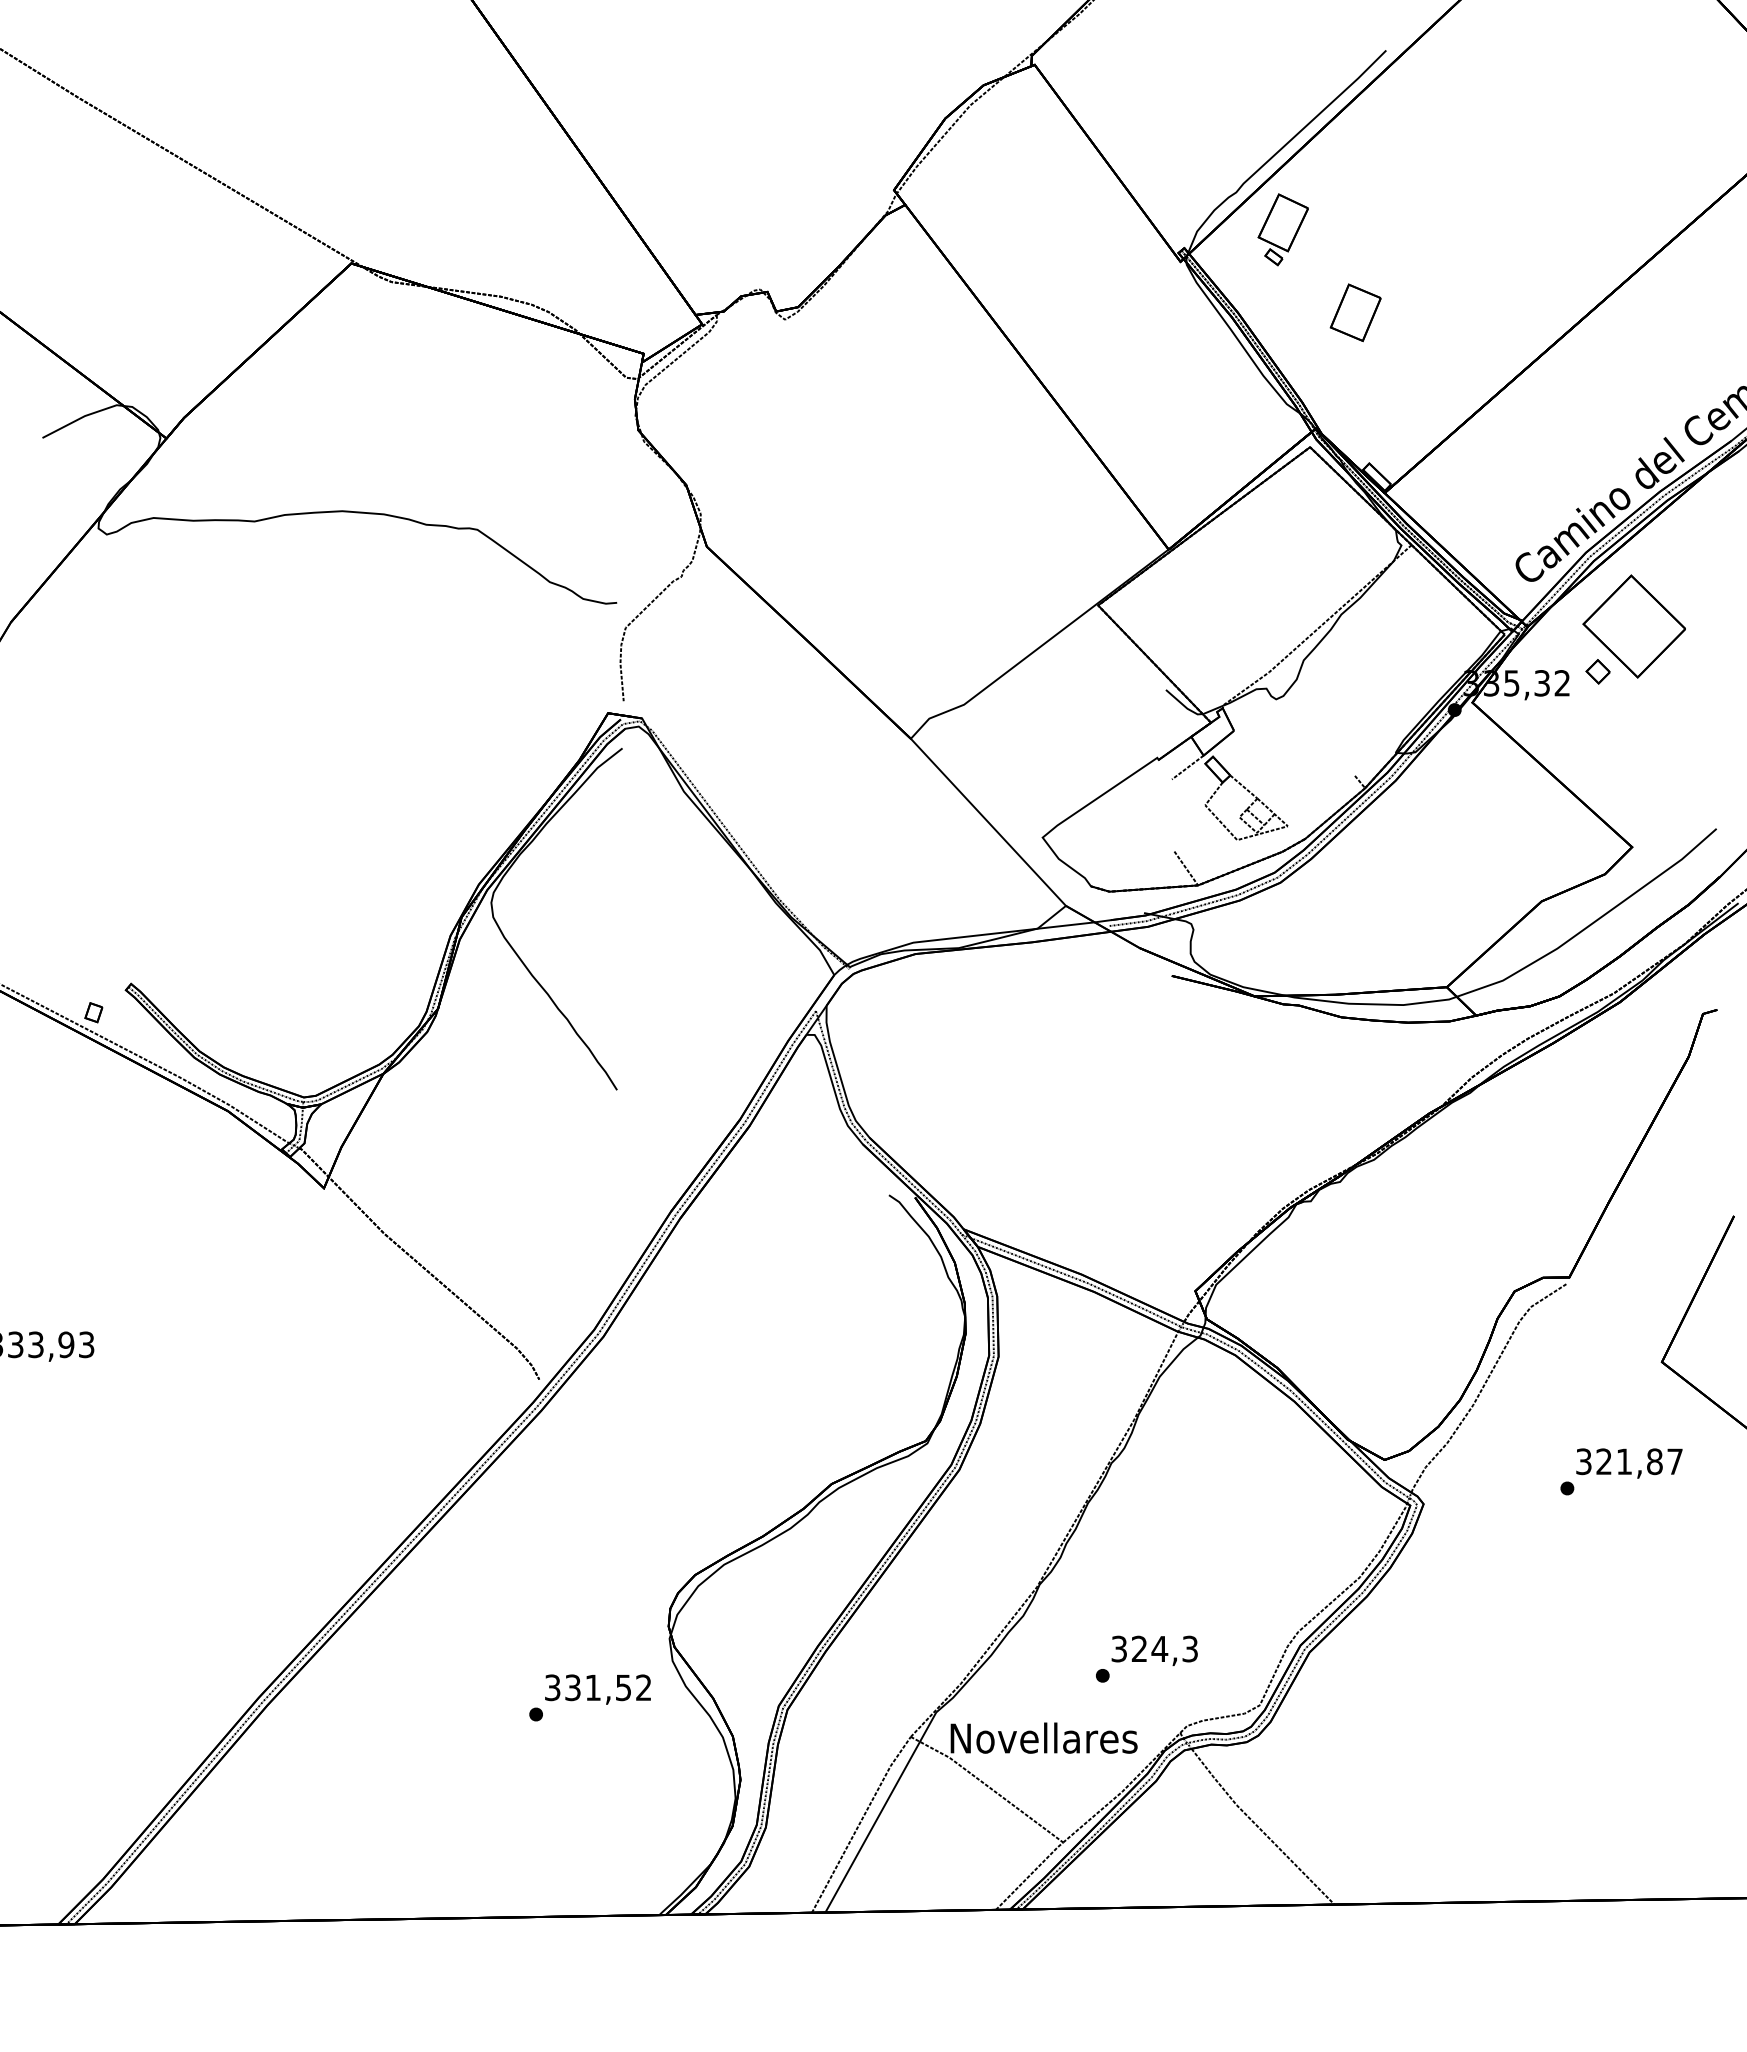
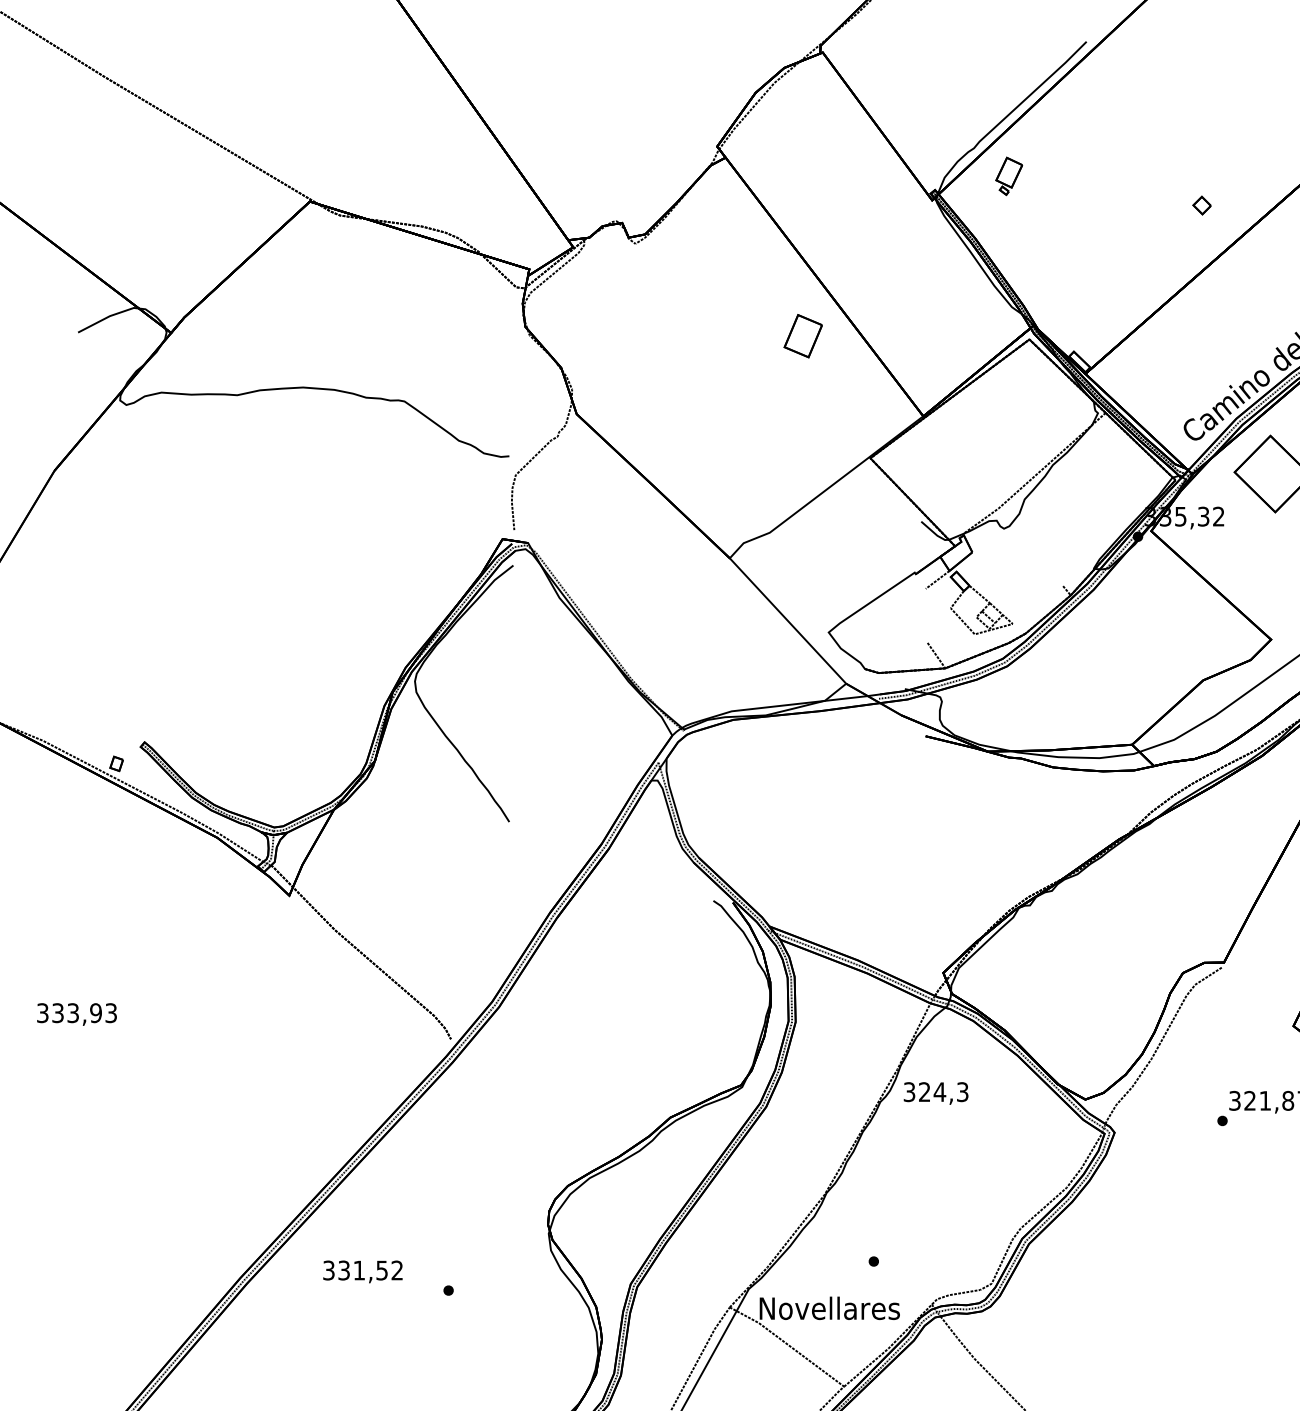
part: (1282, 229) -> (1008, 176), size x0.7
part: (1355, 312) -> (803, 335), moved
part: (1597, 671) -> (1201, 205), moved
text: (1154, 1650) -> (935, 1093), moved
text: (597, 1689) -> (362, 1271), moved

